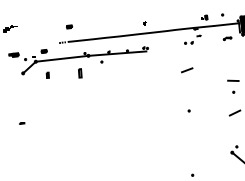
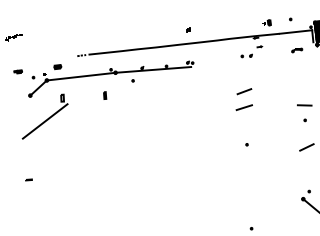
part: (69, 27) -> (90, 35), removed
part: (13, 54) -> (17, 71), size x0.62
part: (80, 73) -> (105, 95), size x0.62
line: (186, 82) -> (243, 107), added
line: (34, 93) -> (44, 121), added
part: (21, 123) -> (28, 179), moved

